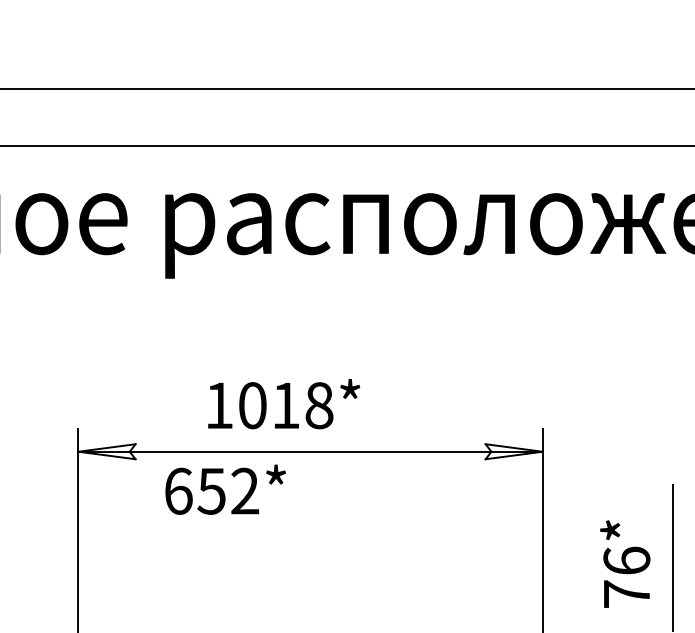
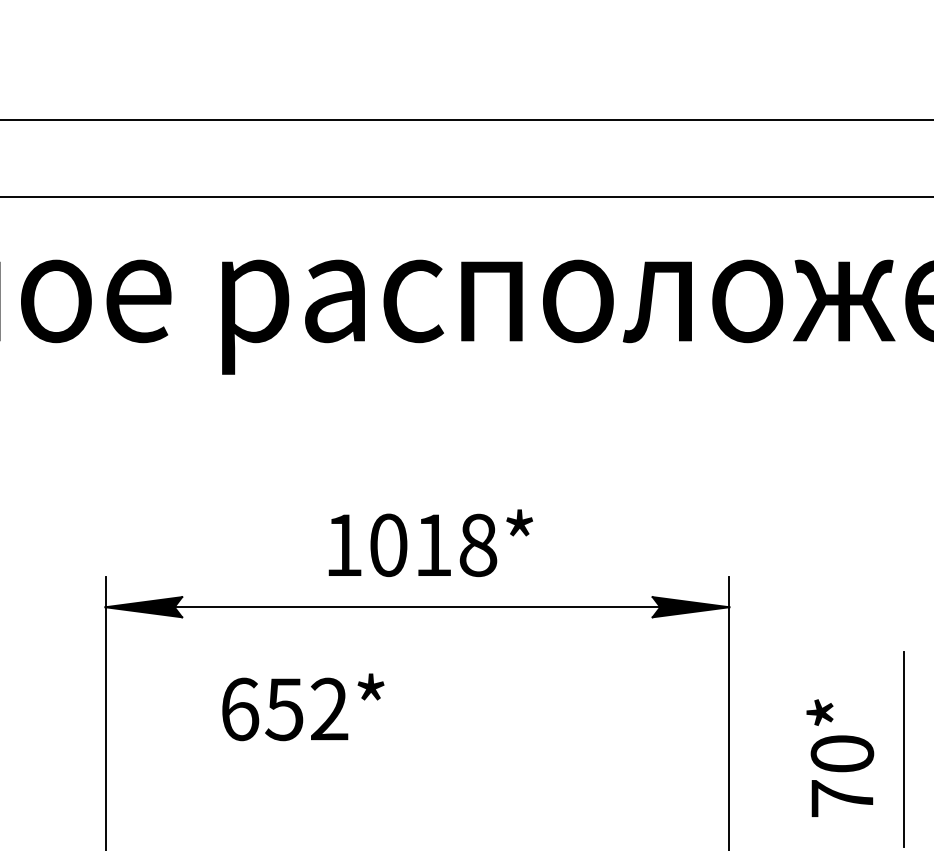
text: (283, 403) -> (430, 542), moved
fill: (106, 451) -> (143, 607), added
fill: (513, 451) -> (690, 607), added
text: (225, 489) -> (303, 707), moved
text: (626, 560) -> (842, 753), 76* -> 70*

